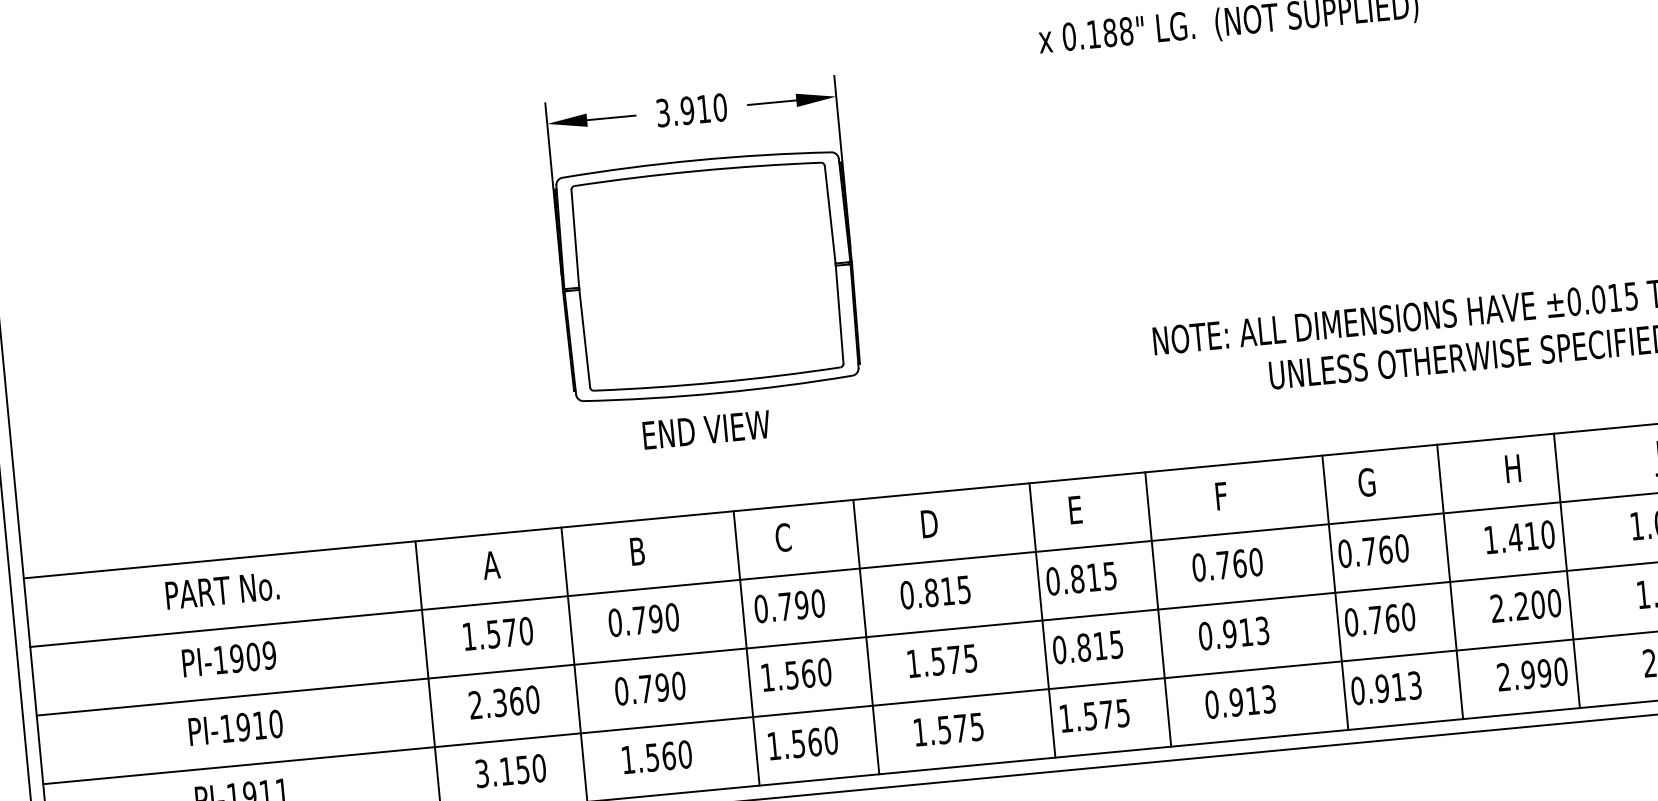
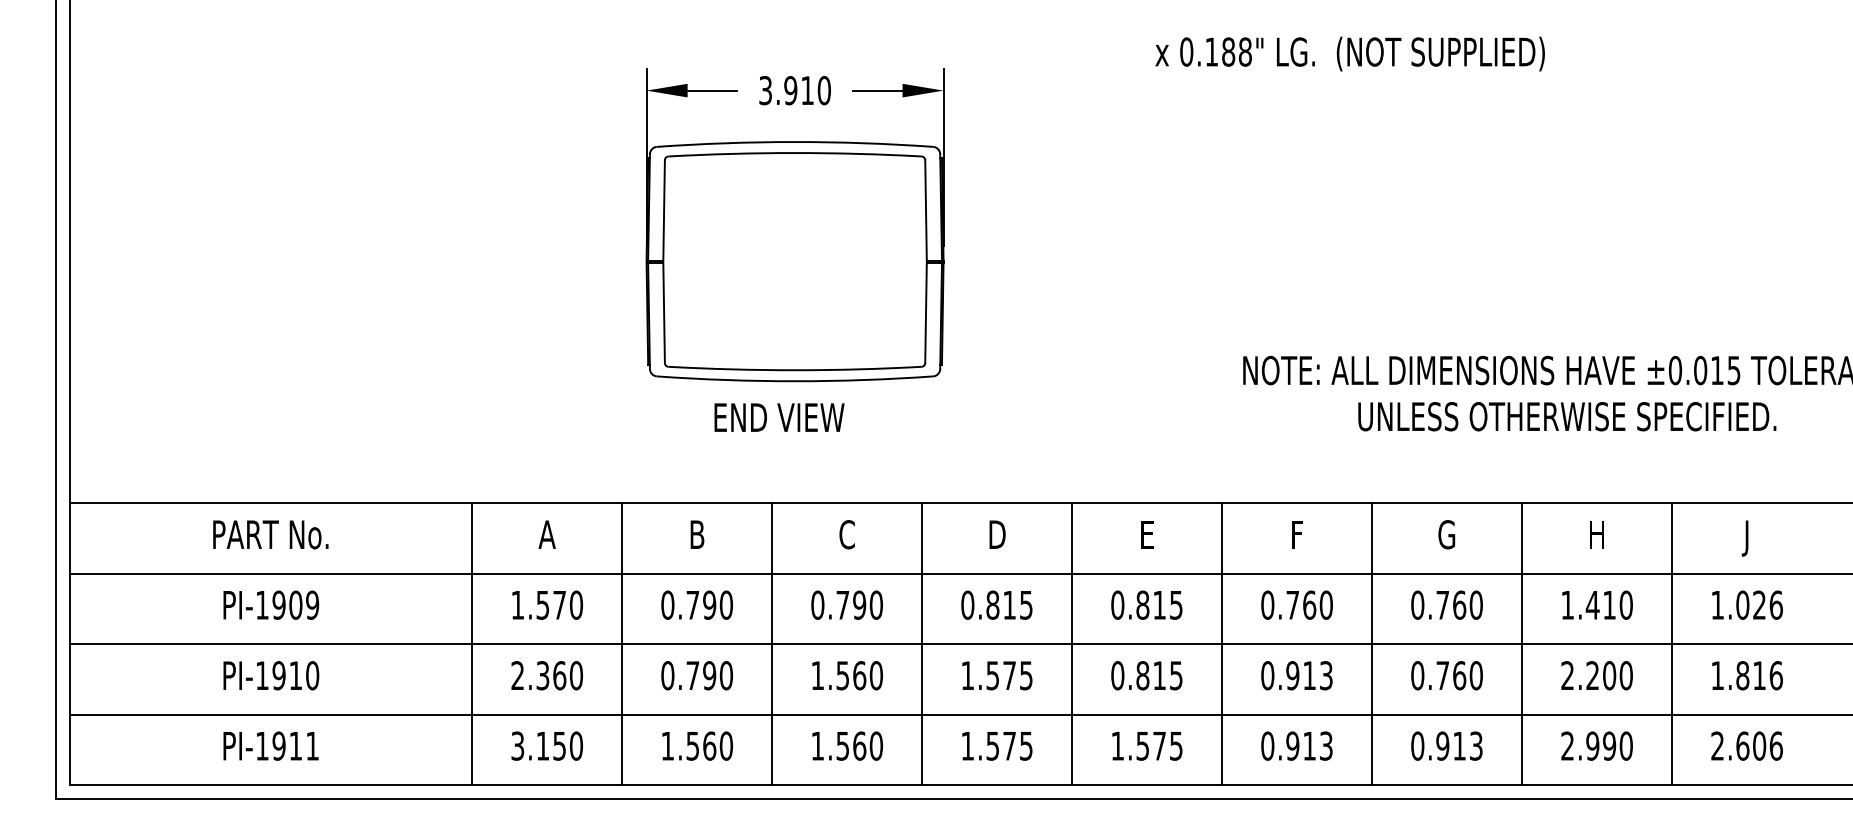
line: (1567, 570) -> (1672, 643), moved
line: (1335, 592) -> (1372, 643), moved
line: (1042, 619) -> (1072, 643), moved
line: (746, 647) -> (772, 643), moved

